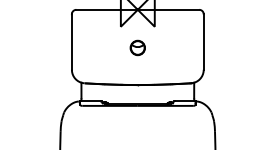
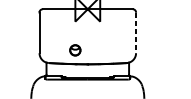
line: (203, 42) -> (135, 33), solid -> dashed
part: (137, 47) -> (75, 50), moved

